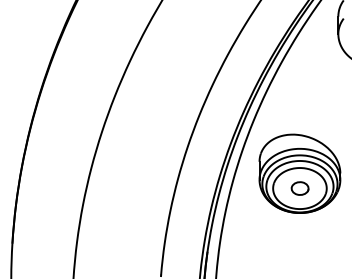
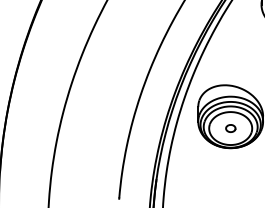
part: (299, 188) -> (230, 128), size x0.7

